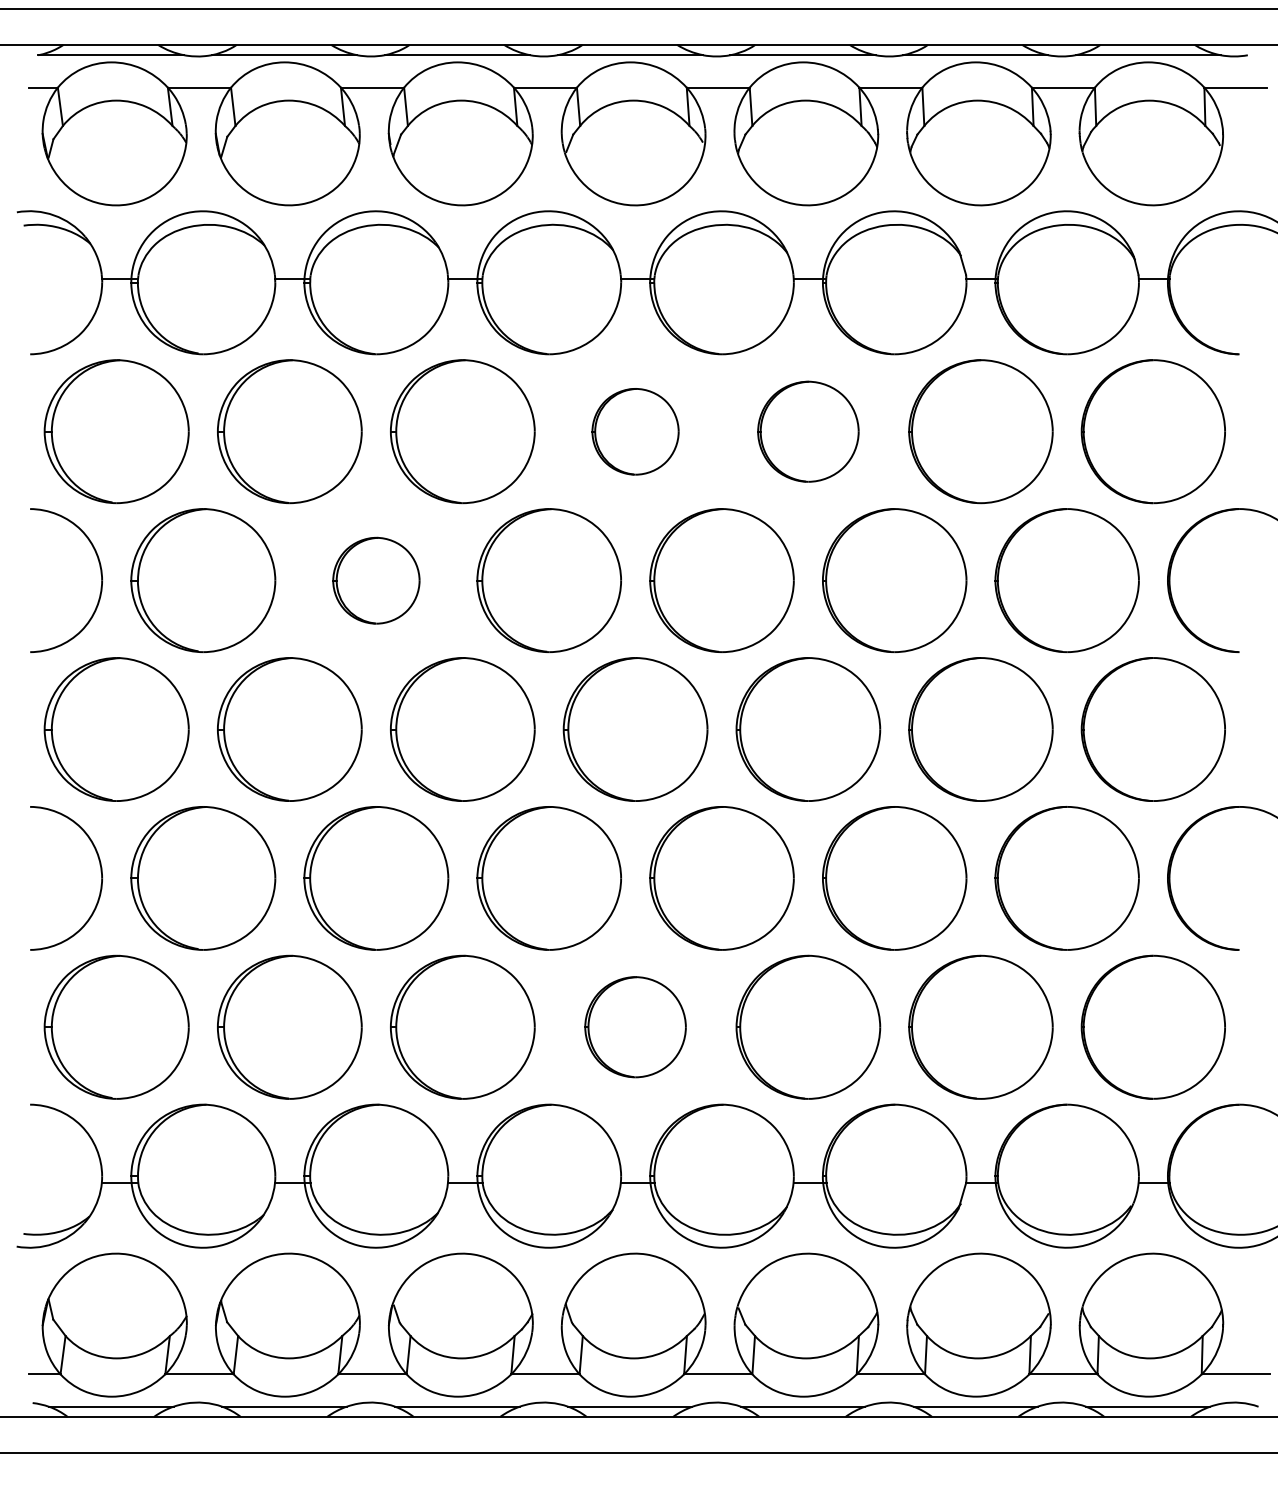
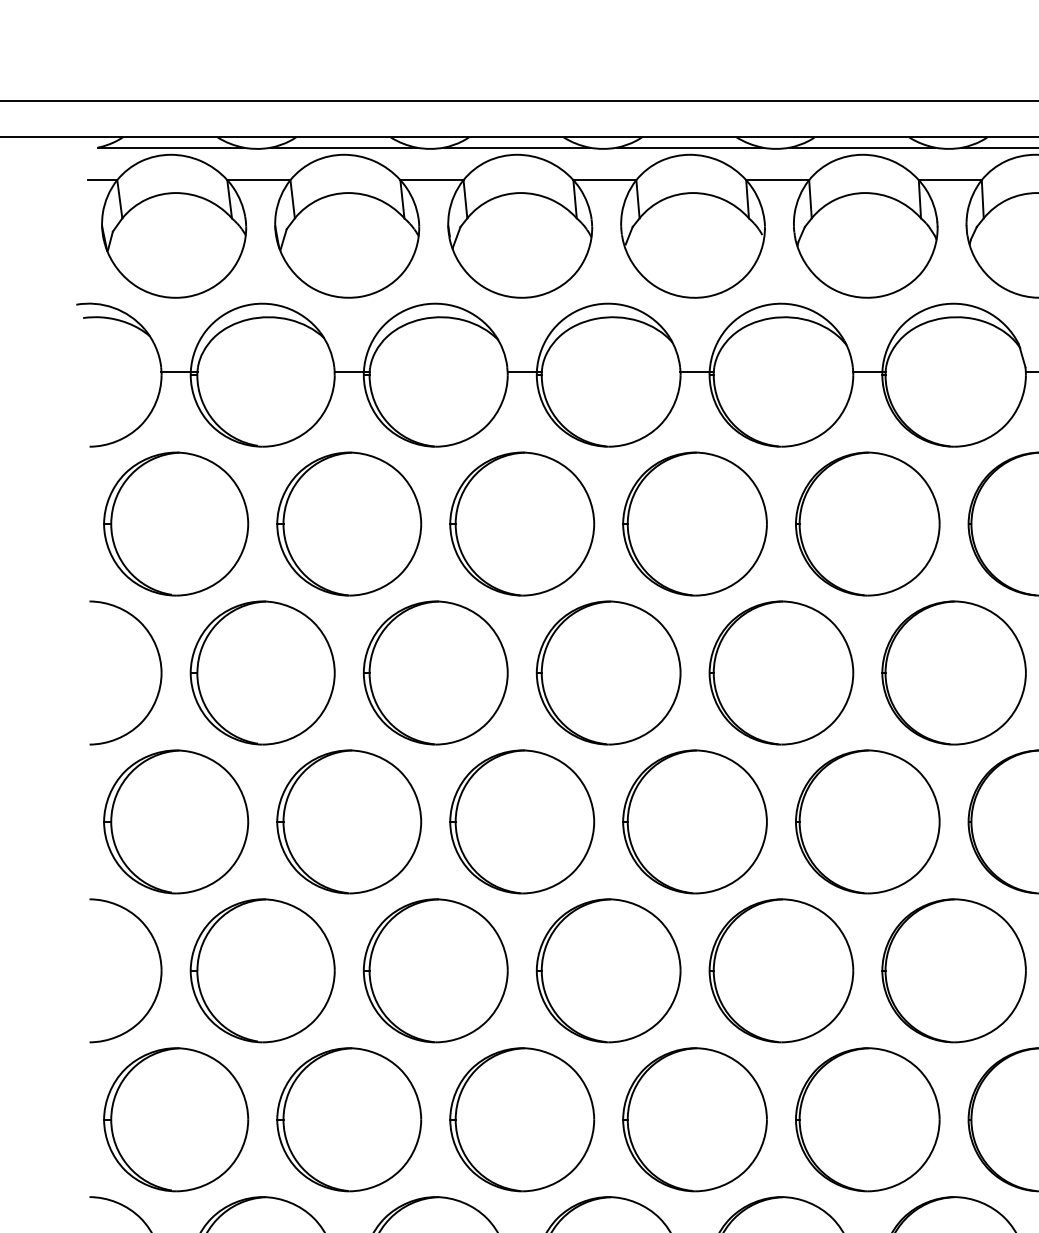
part: (635, 431) -> (694, 523), size x1.67
part: (808, 431) -> (867, 523), size x1.43
part: (376, 580) -> (435, 672), size x1.67
part: (635, 1026) -> (694, 1118), size x1.43

